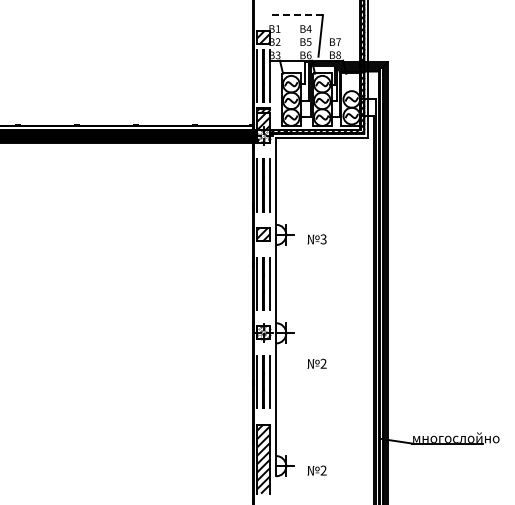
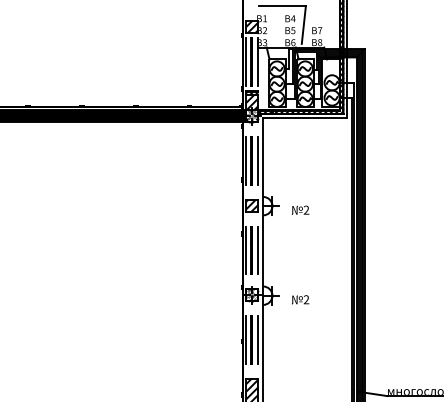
line: (297, 15) -> (282, 6), dashed -> solid
text: (323, 239) -> (306, 210), 3 -> 2
text: (316, 363) -> (299, 299), moved

